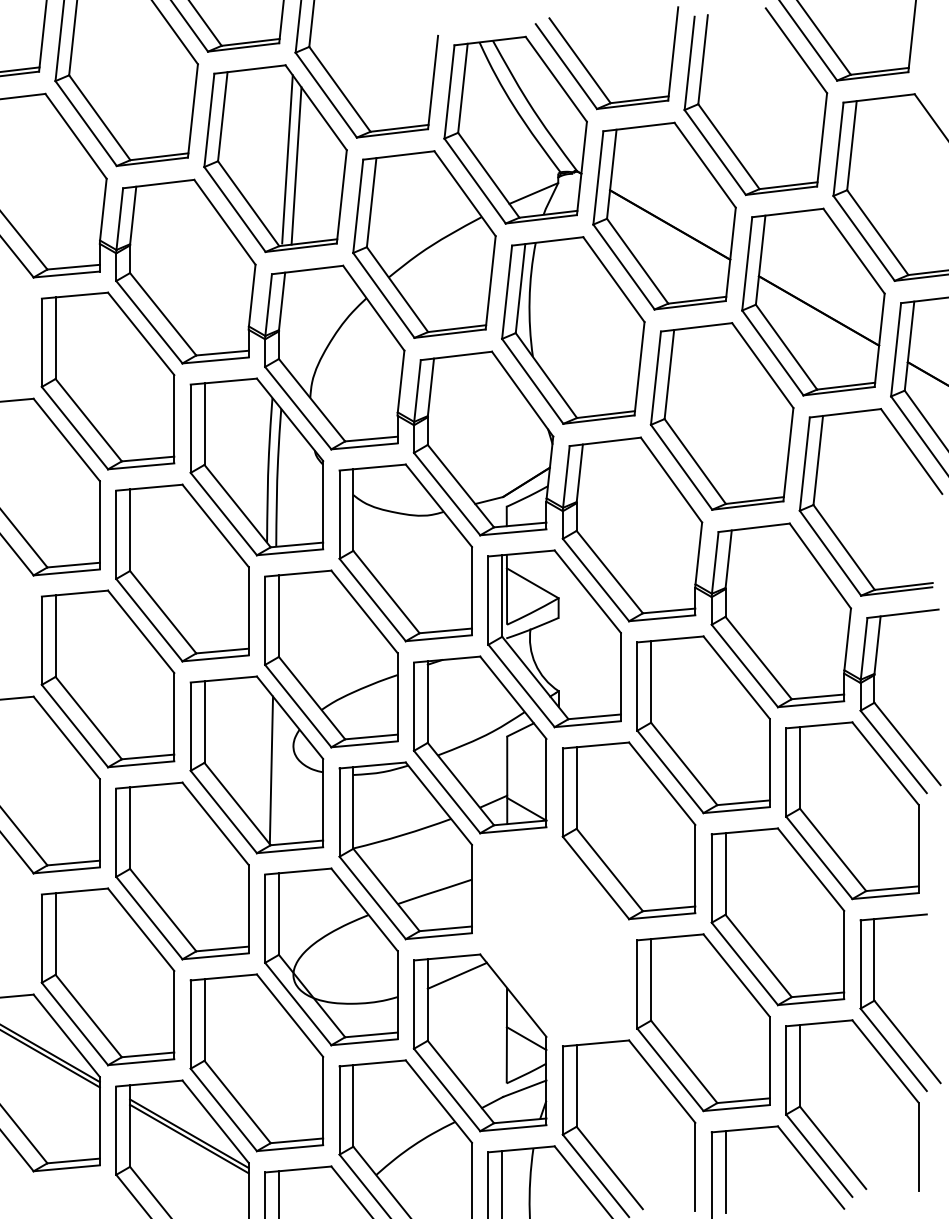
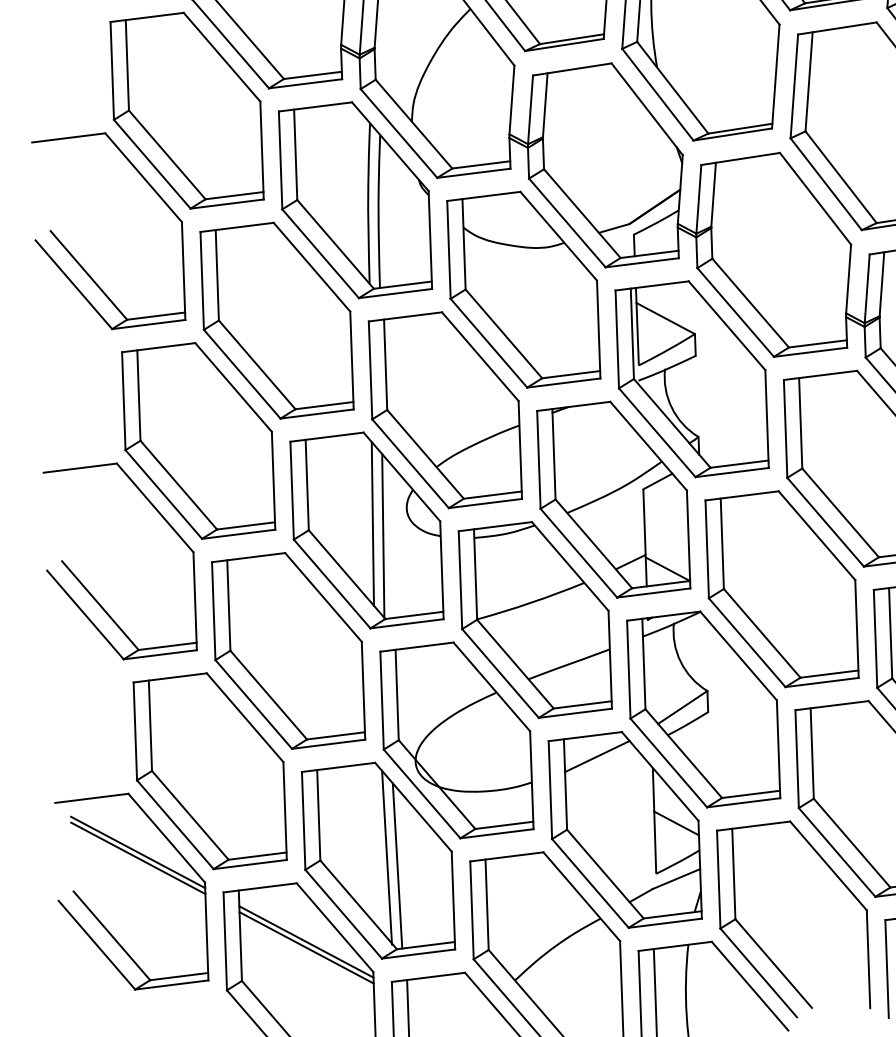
line: (262, 758) -> (372, 523), added
part: (554, 936) -> (703, 709), added
line: (264, 1060) -> (386, 857), added
line: (273, 1067) -> (397, 865), added

